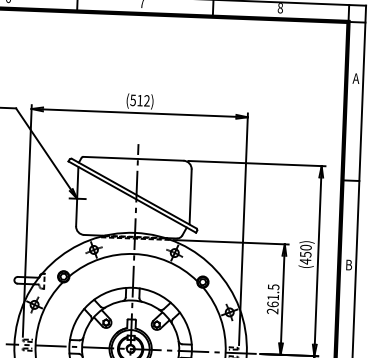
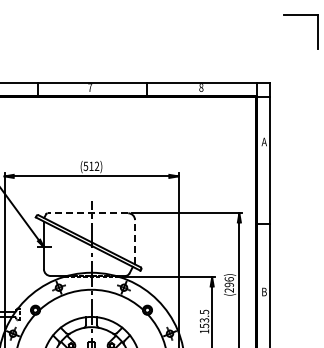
line: (132, 159) -> (87, 213), solid -> dashed
line: (191, 197) -> (135, 242), solid -> dashed
text: (304, 254) -> (228, 284), (450) -> (296)
text: (272, 303) -> (204, 325), 261.5 -> 153.5

